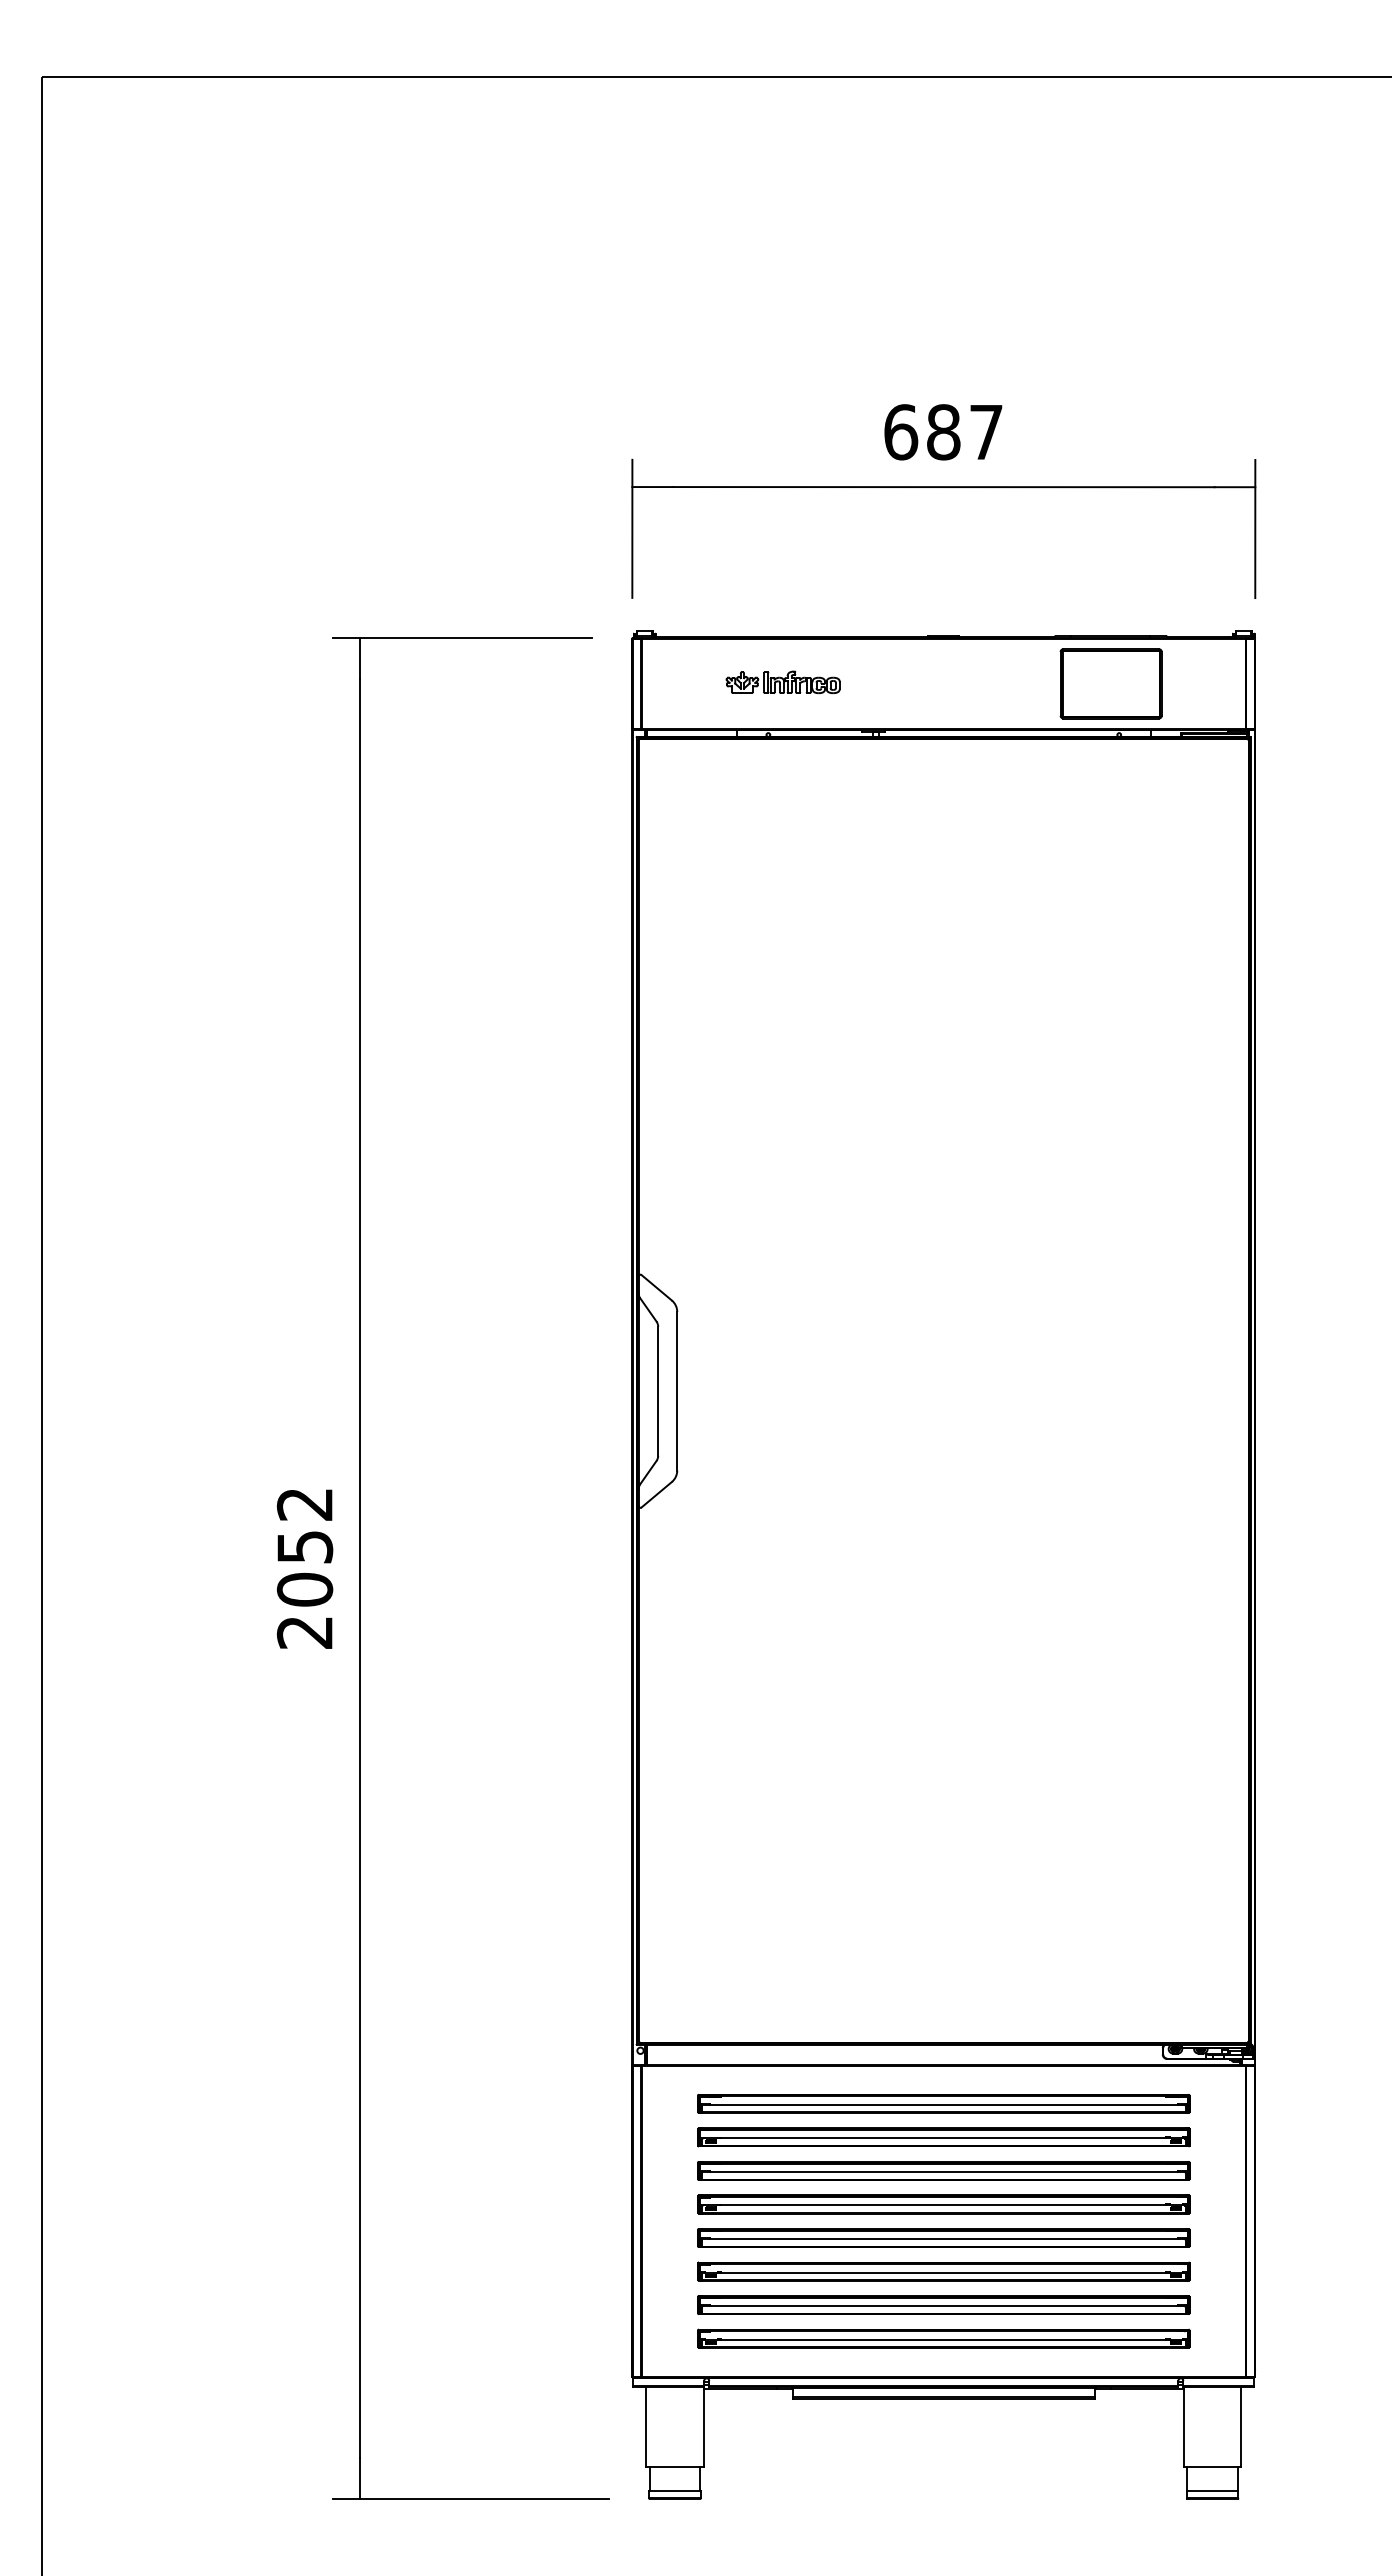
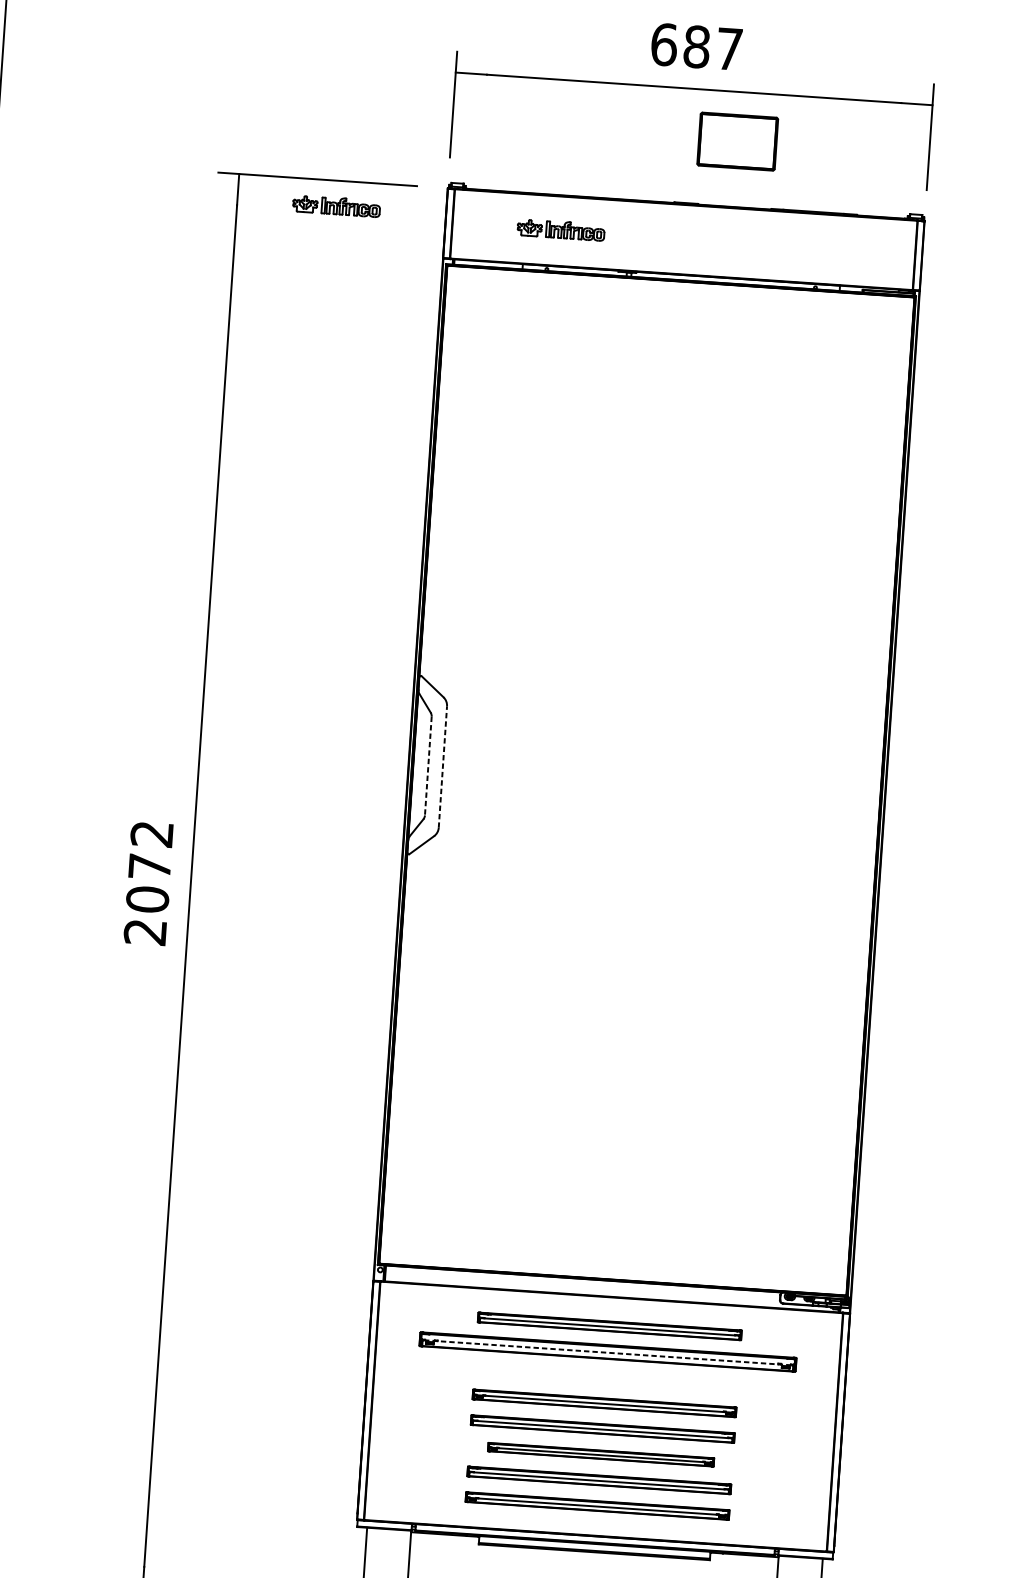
part: (488, 671) -> (336, 206), added
part: (1110, 683) -> (737, 141), moved
line: (677, 1390) -> (443, 766), solid -> dashed
line: (658, 1391) -> (428, 766), solid -> dashed
text: (305, 1547) -> (150, 867), 2052 -> 2072
part: (943, 2103) -> (609, 1326), size x0.7
line: (944, 2138) -> (608, 1352), solid -> dashed
part: (943, 2170) -> (606, 1377), removed
part: (943, 2204) -> (604, 1403), size x0.7
part: (943, 2237) -> (602, 1428), size x0.7
part: (943, 2271) -> (600, 1454), size x0.6
part: (943, 2304) -> (599, 1479), size x0.7
part: (943, 2338) -> (597, 1505), size x0.7

